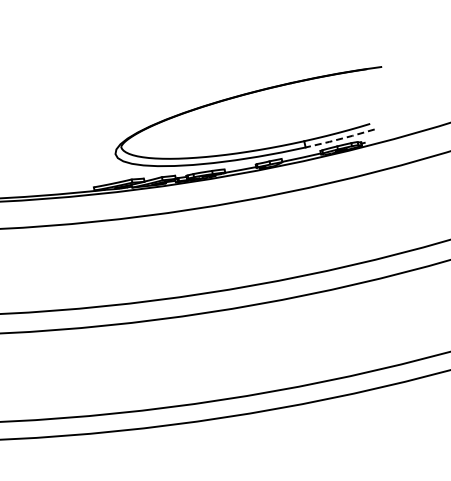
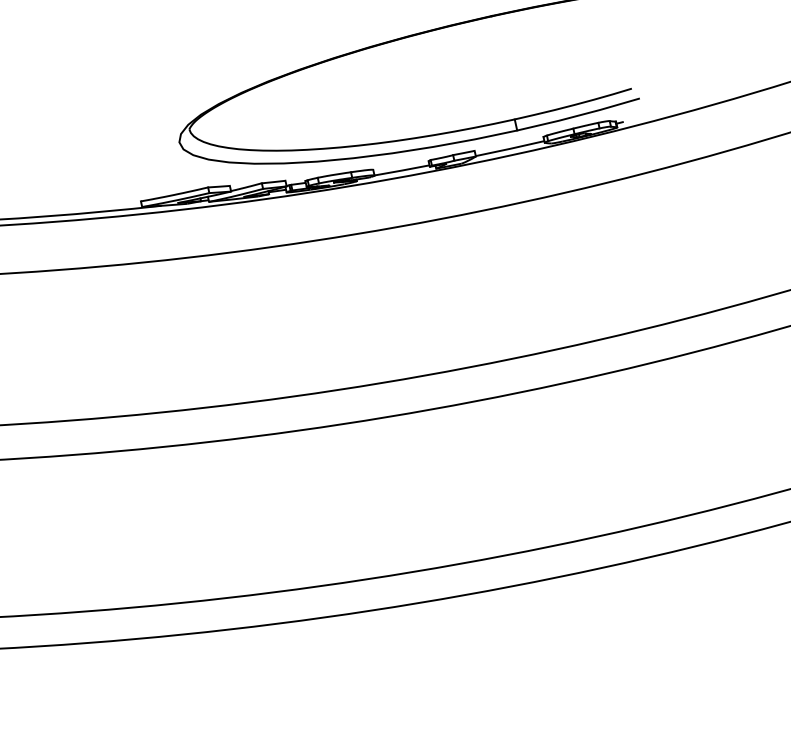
line: (339, 139) -> (577, 116), dashed -> solid

